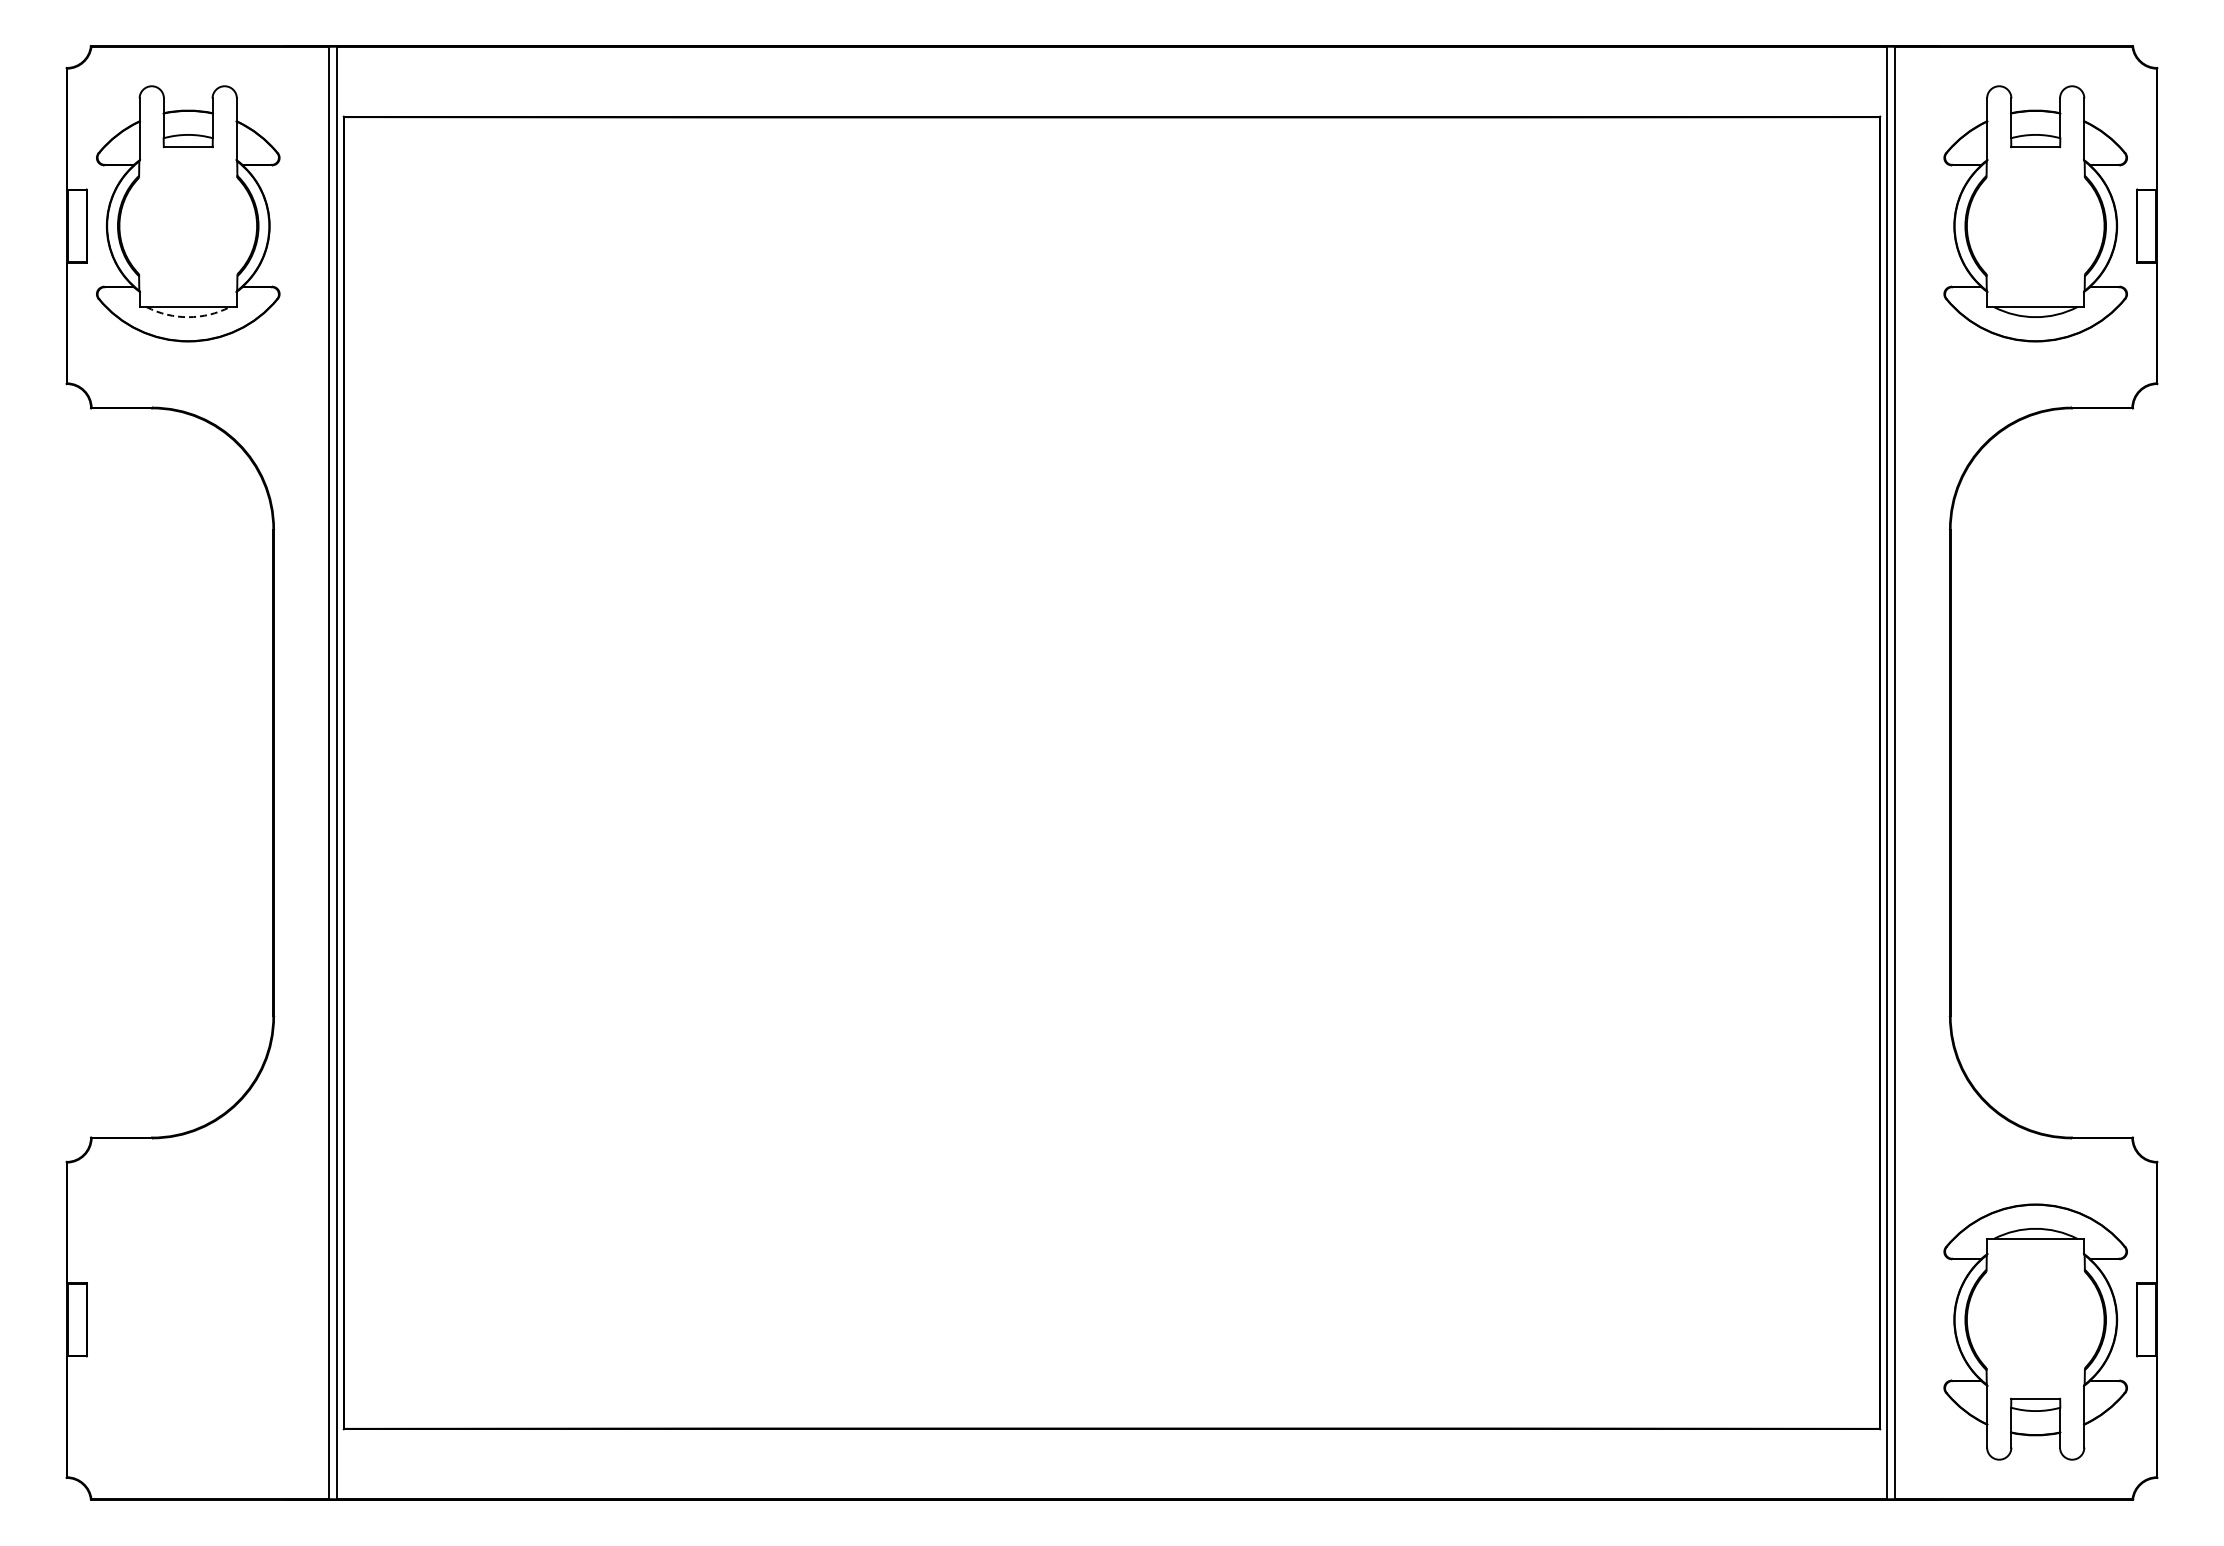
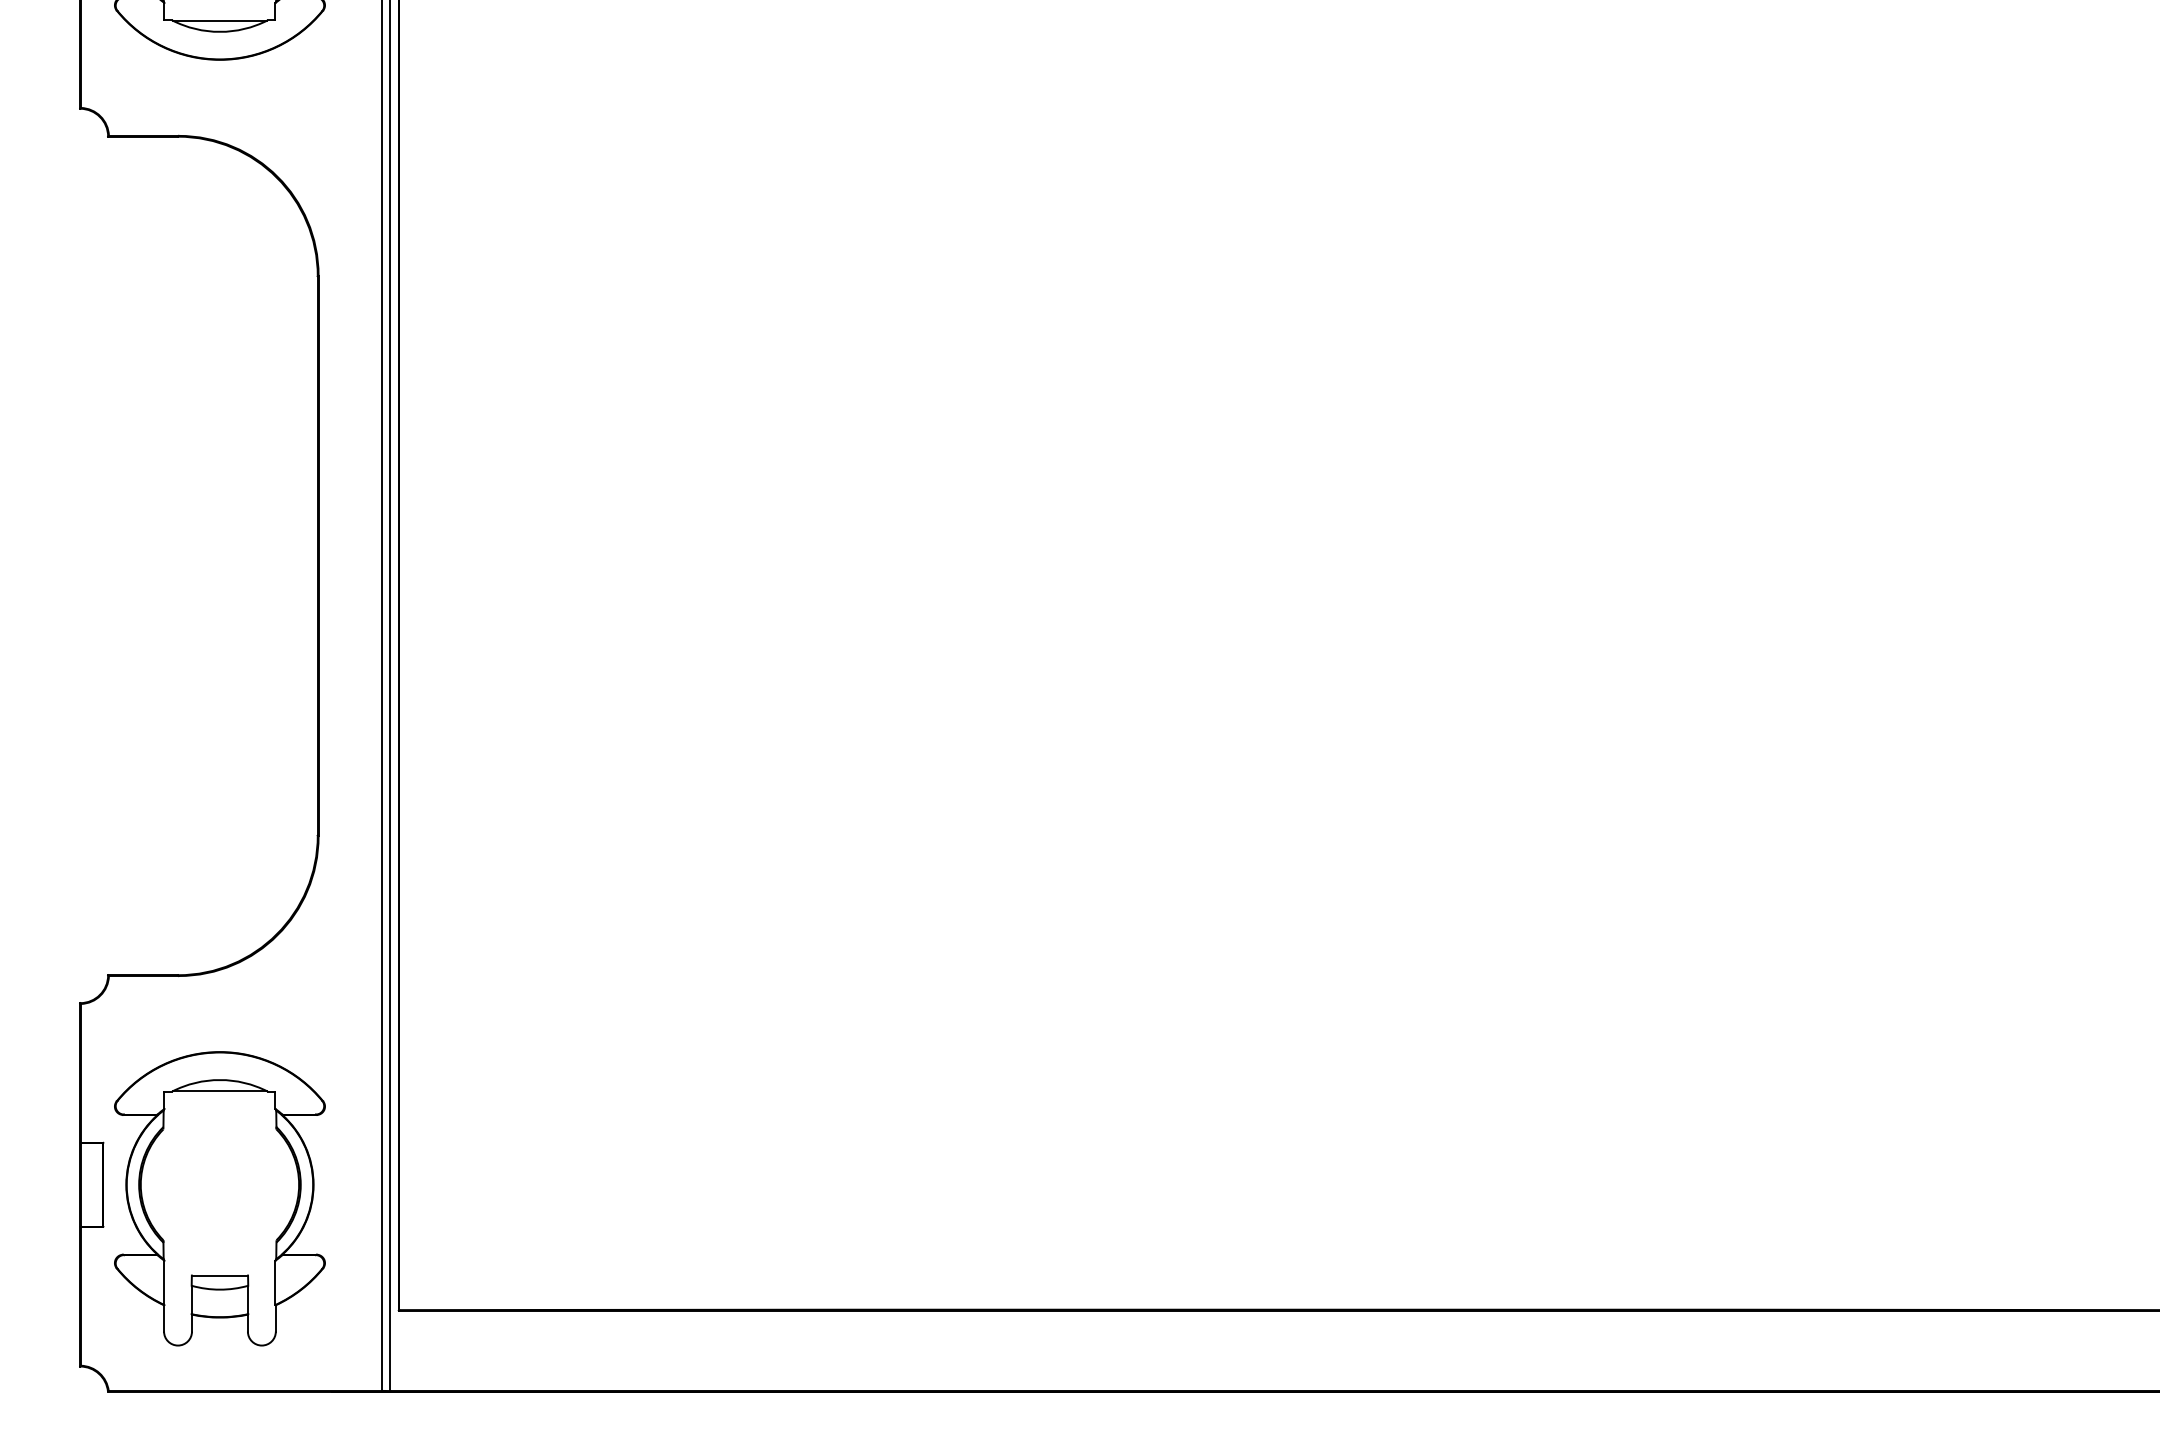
arc: (188, 317) -> (220, 32), dashed -> solid
part: (188, 1331) -> (220, 1198), added

